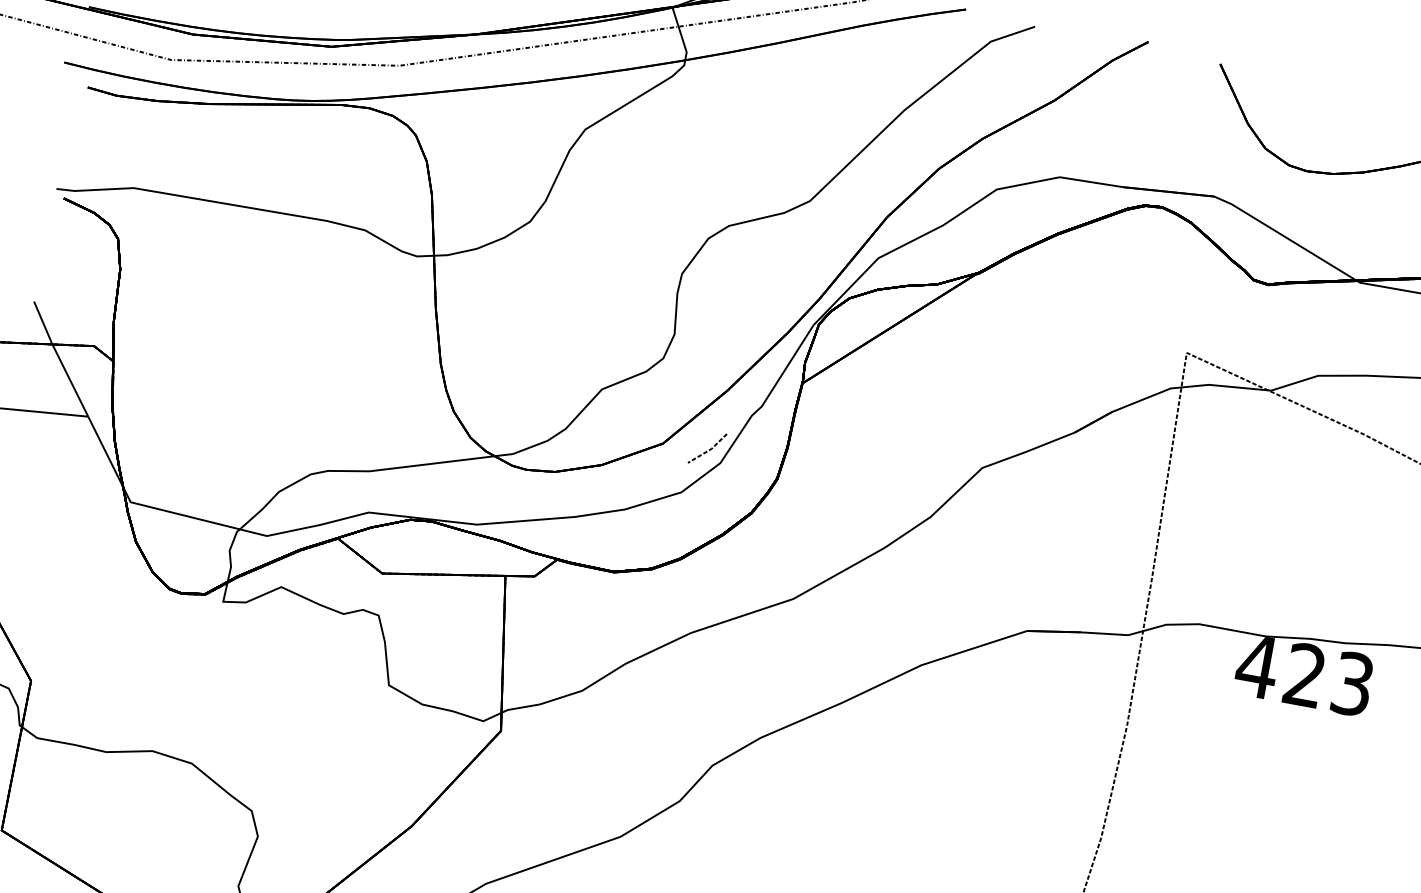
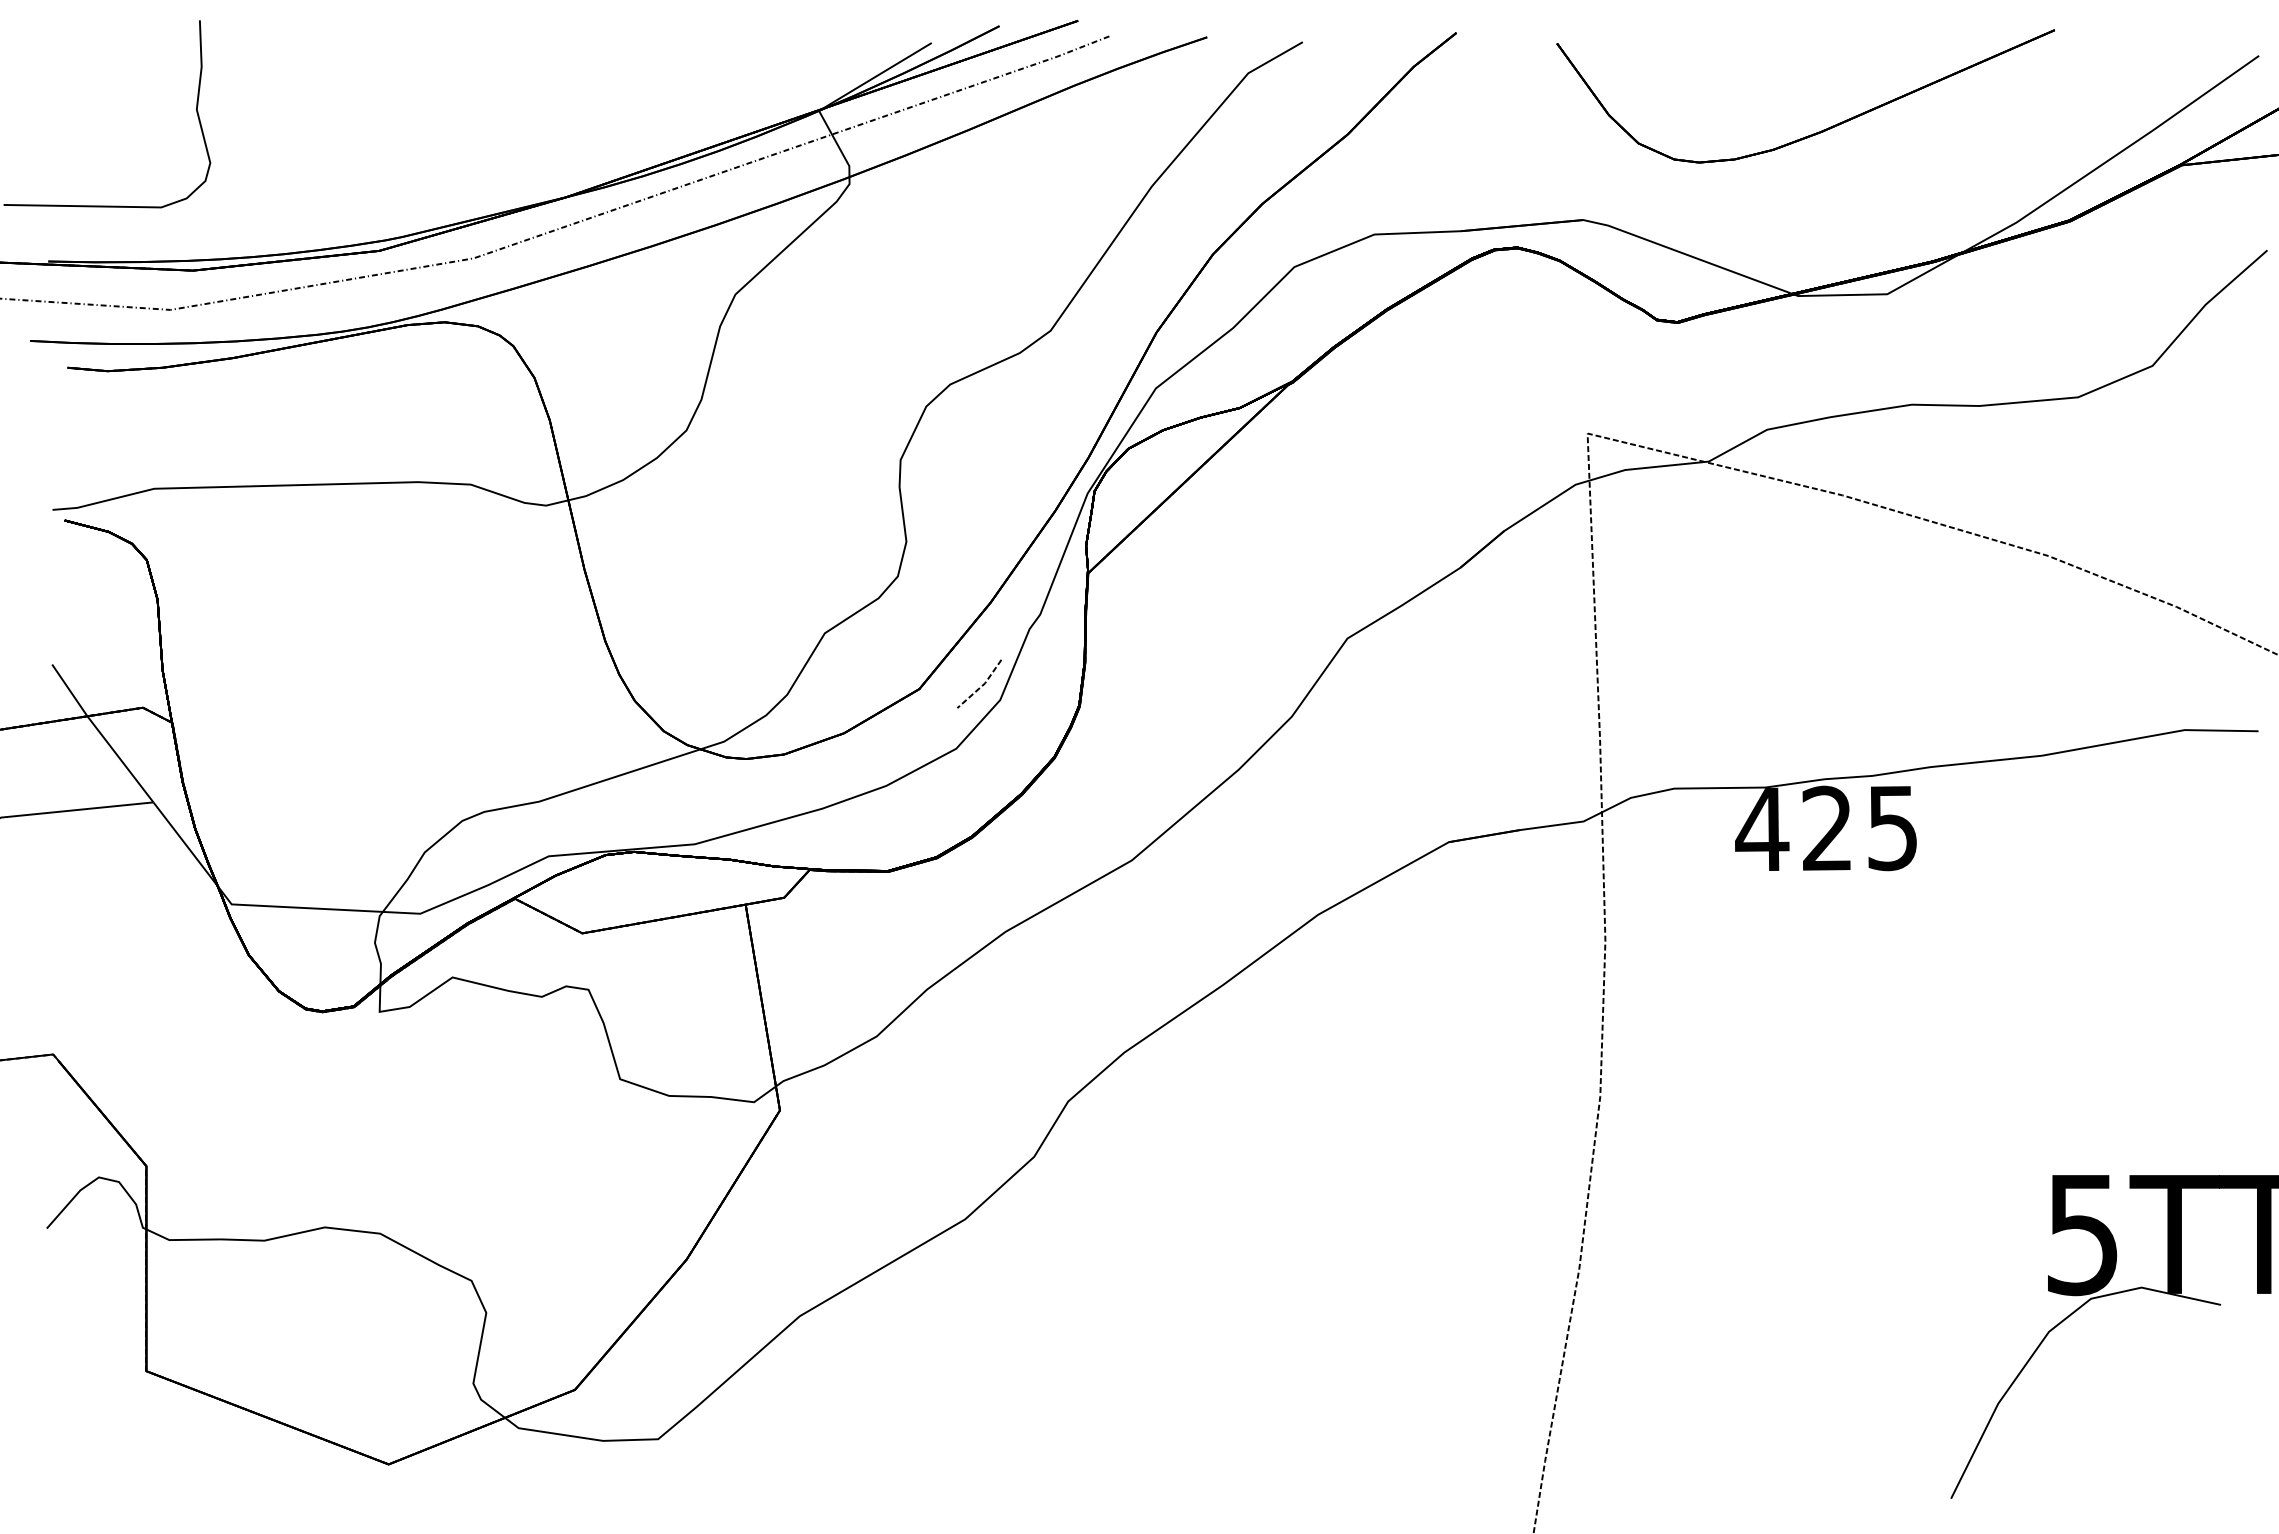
text: (1352, 683) -> (1892, 827), 423 -> 425

